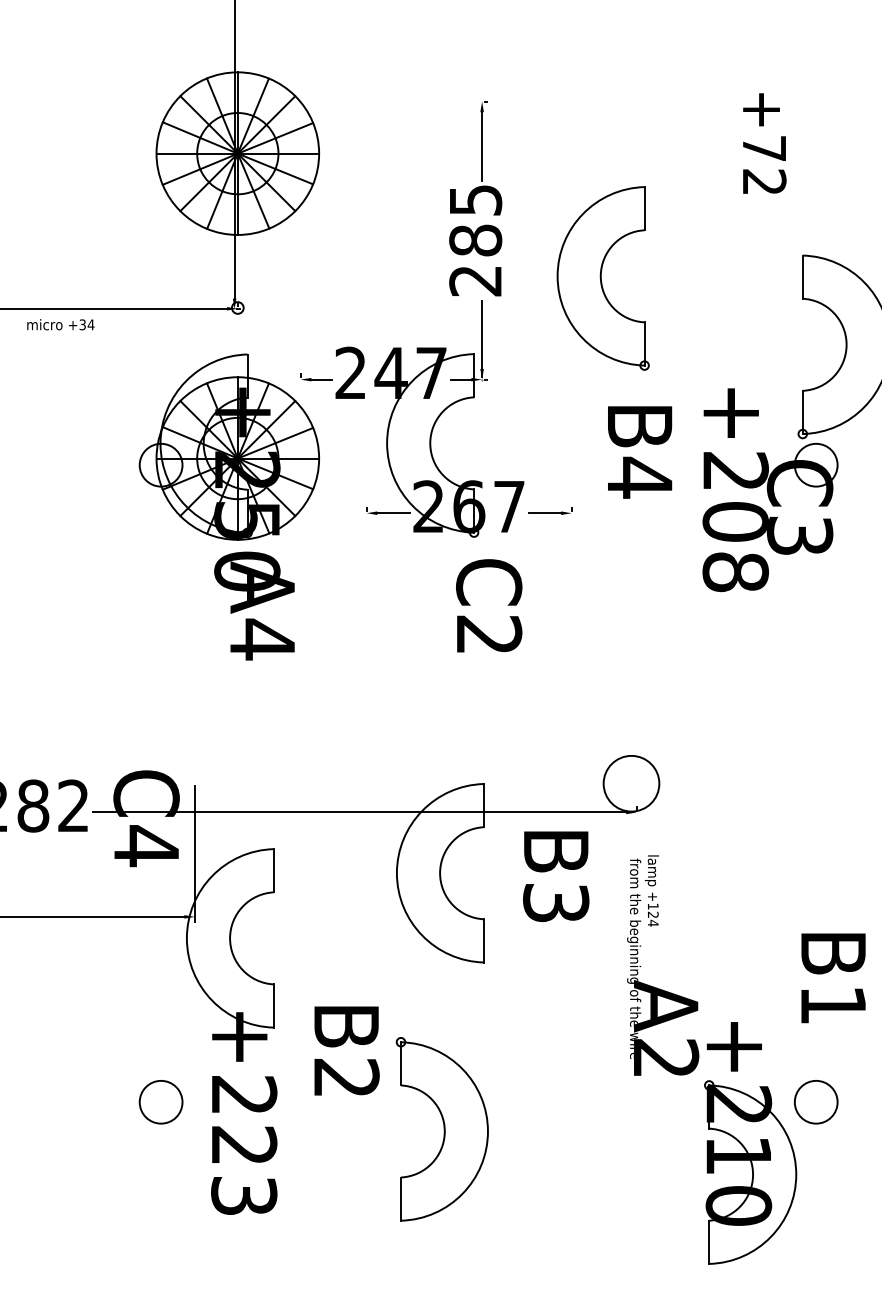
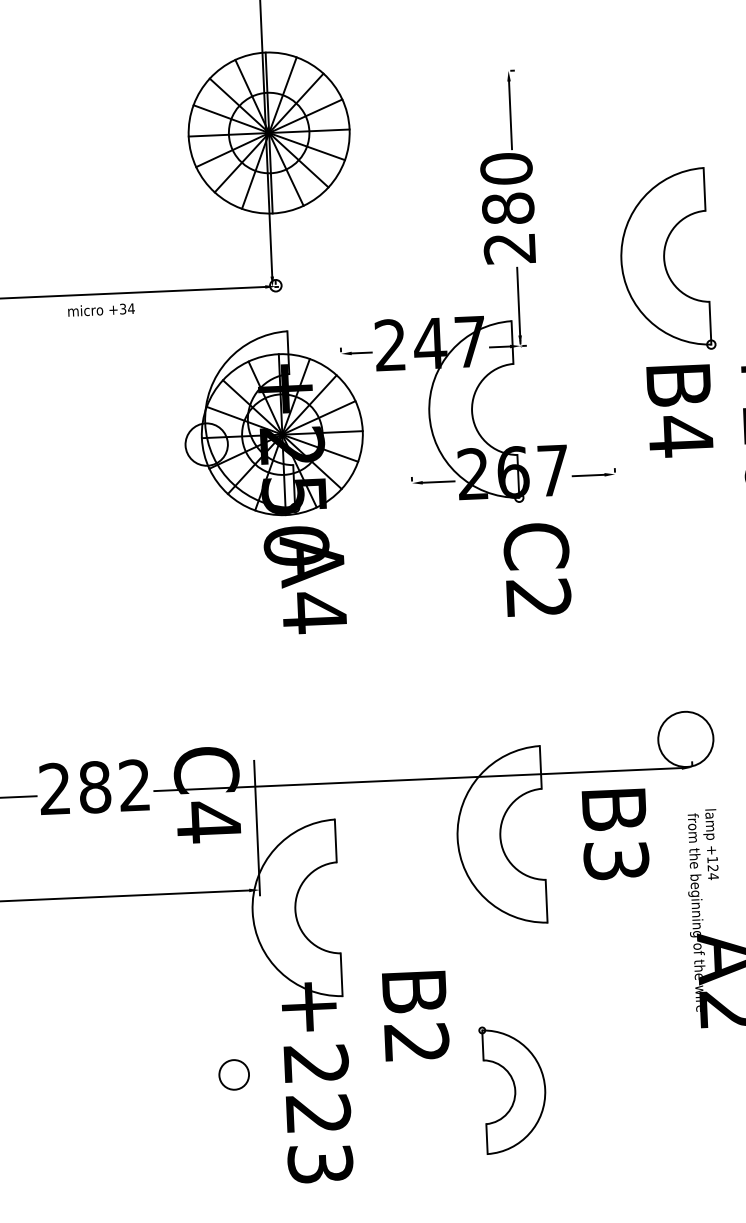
text: (475, 200) -> (506, 169), 285 -> 280
part: (602, 278) -> (665, 260), moved
circle: (160, 1102) -> (233, 1075), size x0.7
part: (441, 1129) -> (512, 1089), size x0.7

